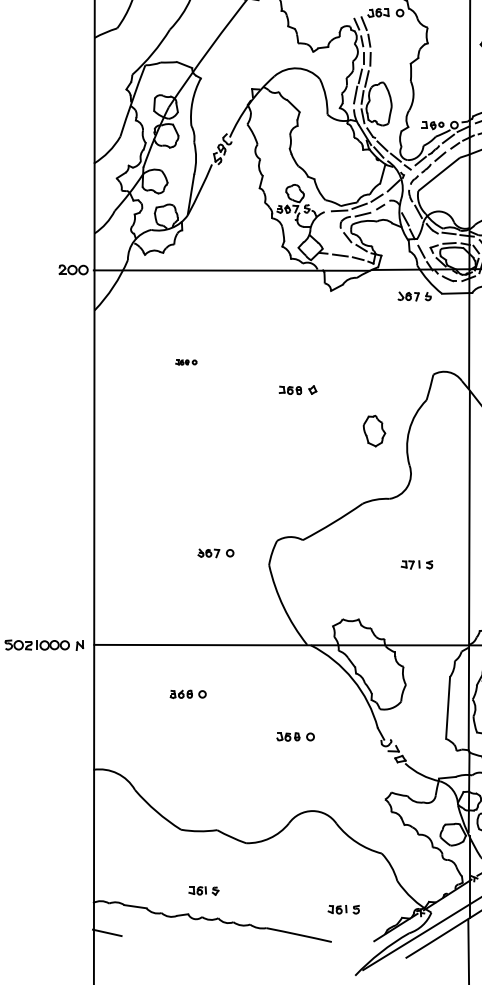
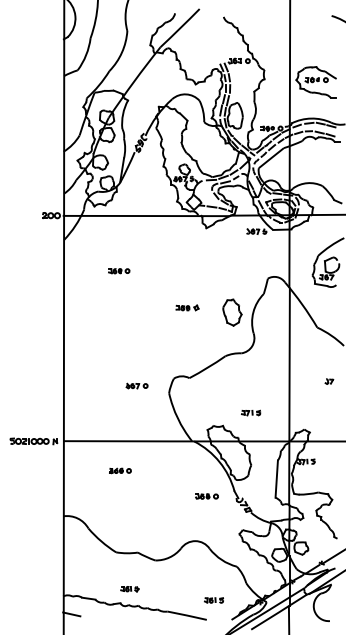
part: (186, 362) -> (119, 271), size x1.67
part: (298, 389) -> (187, 307), moved
part: (374, 430) -> (232, 312), size x1.43
part: (417, 563) -> (251, 412), moved
part: (294, 736) -> (206, 496), moved

